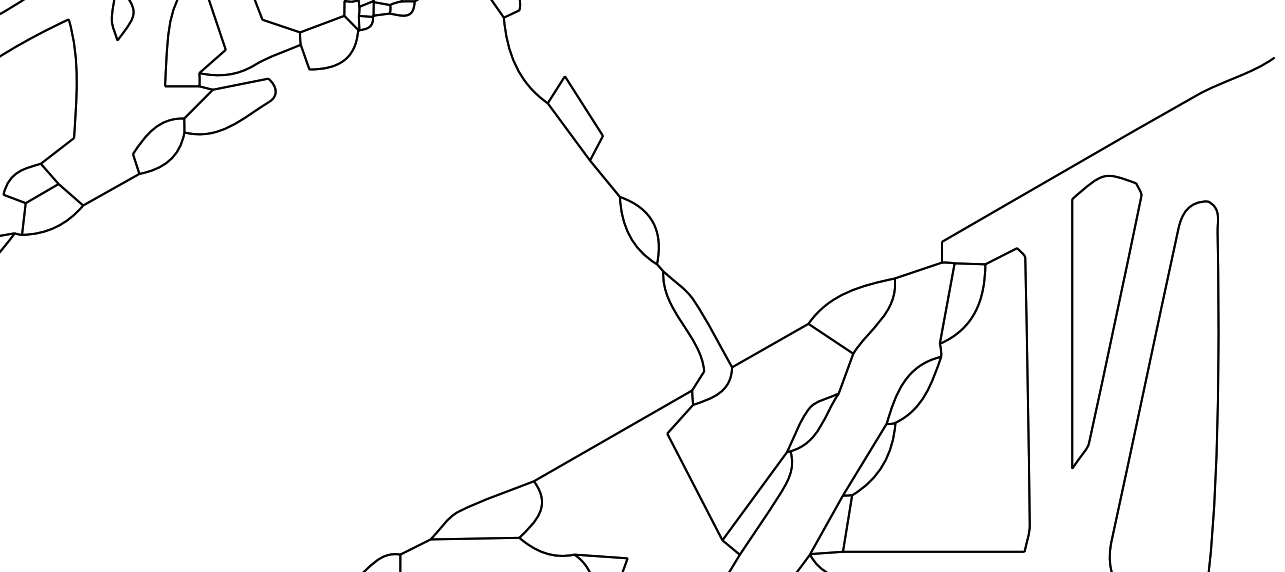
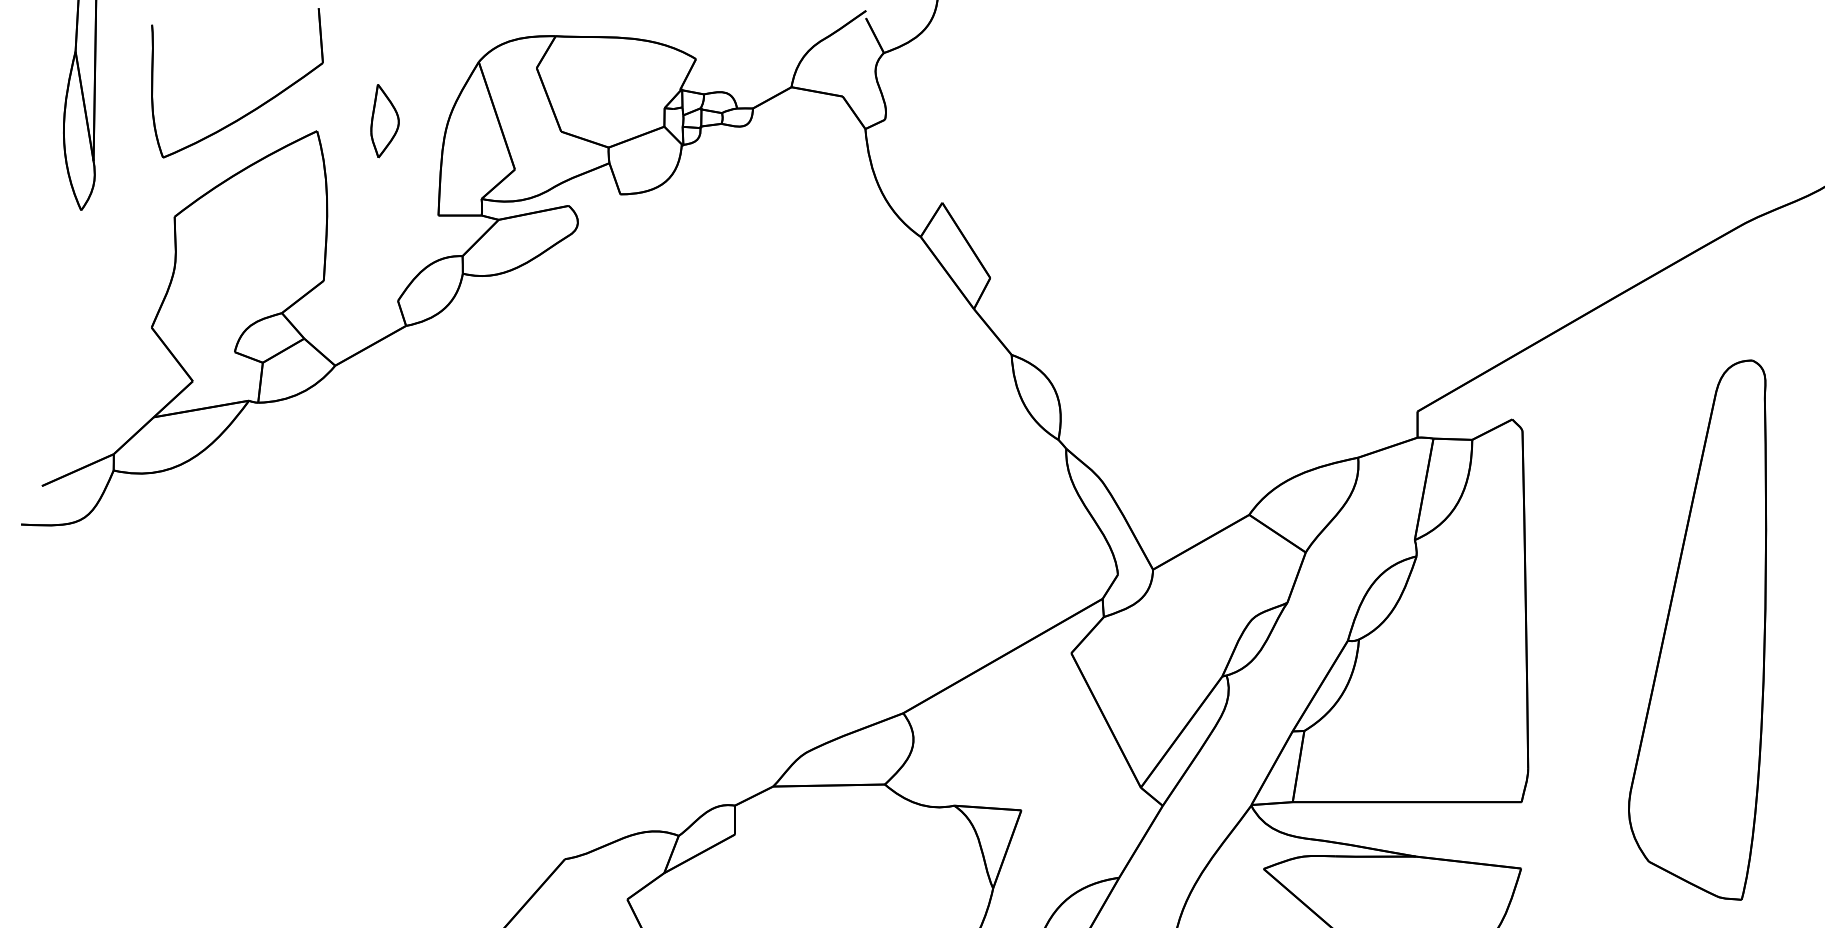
part: (1106, 321) -> (1624, 512), removed

